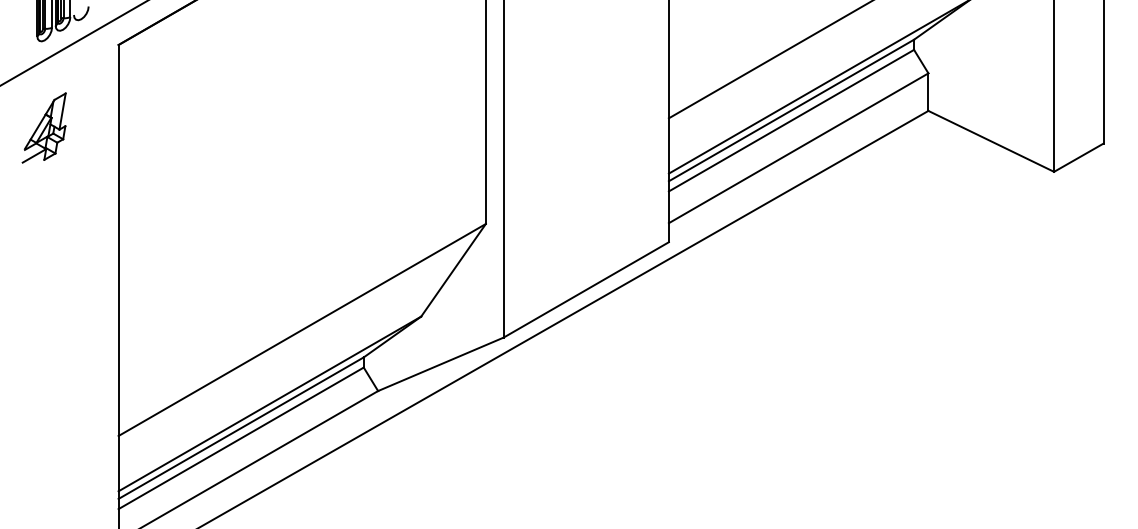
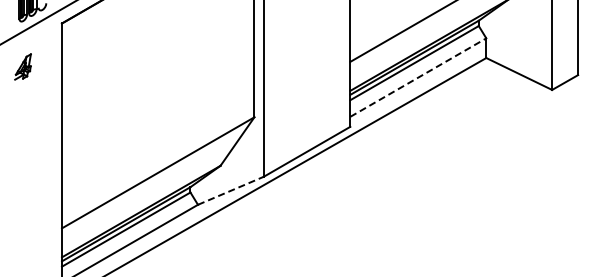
part: (43, 127) -> (22, 66), size x0.7
line: (798, 148) -> (418, 77), solid -> dashed
line: (440, 363) -> (230, 190), solid -> dashed

